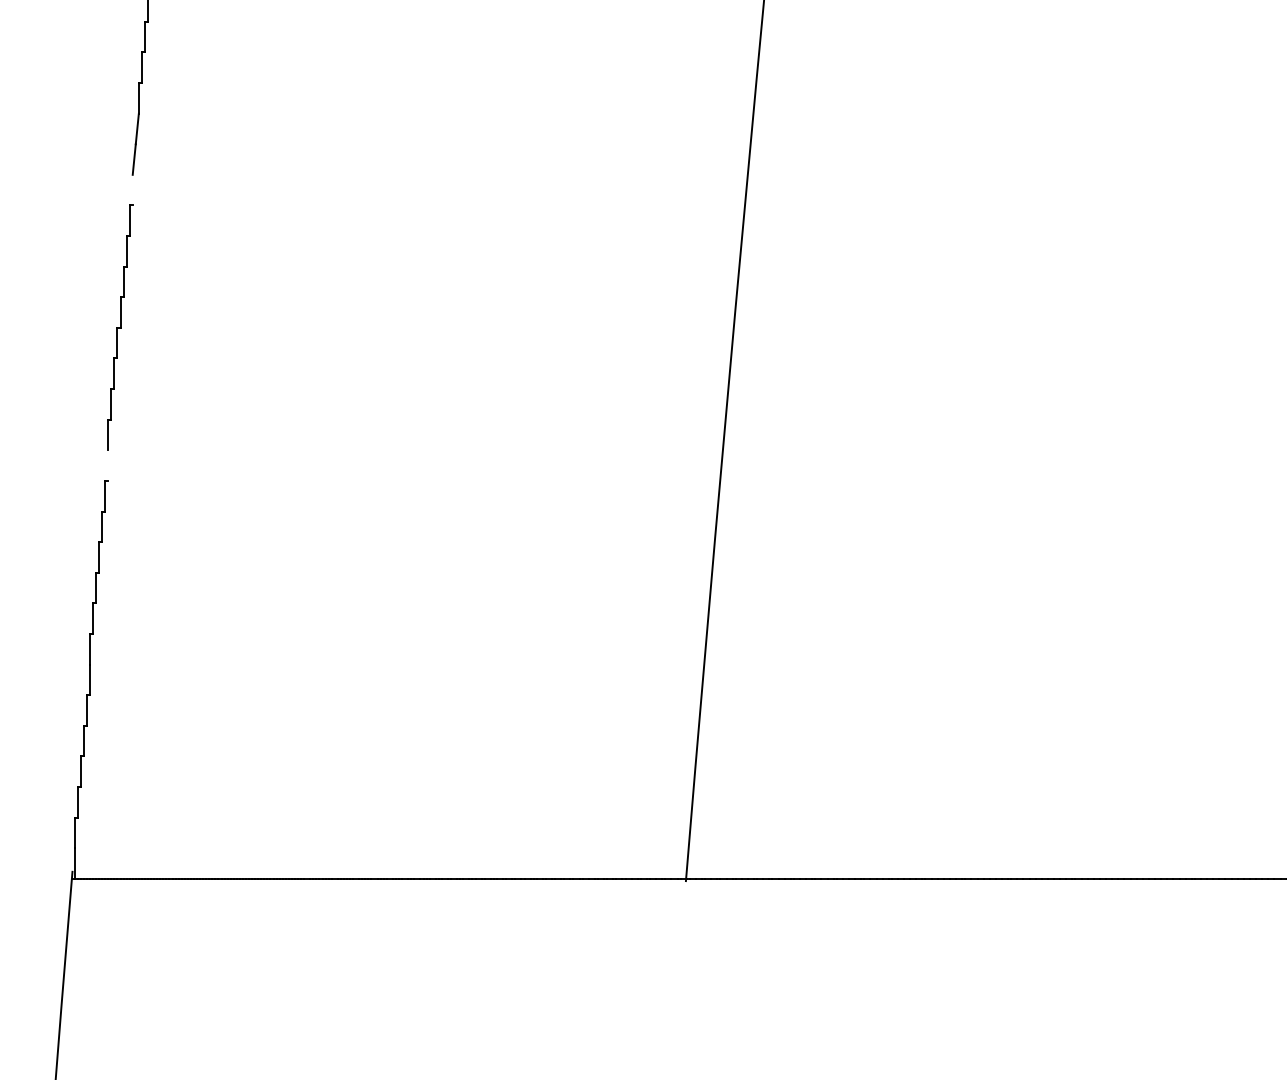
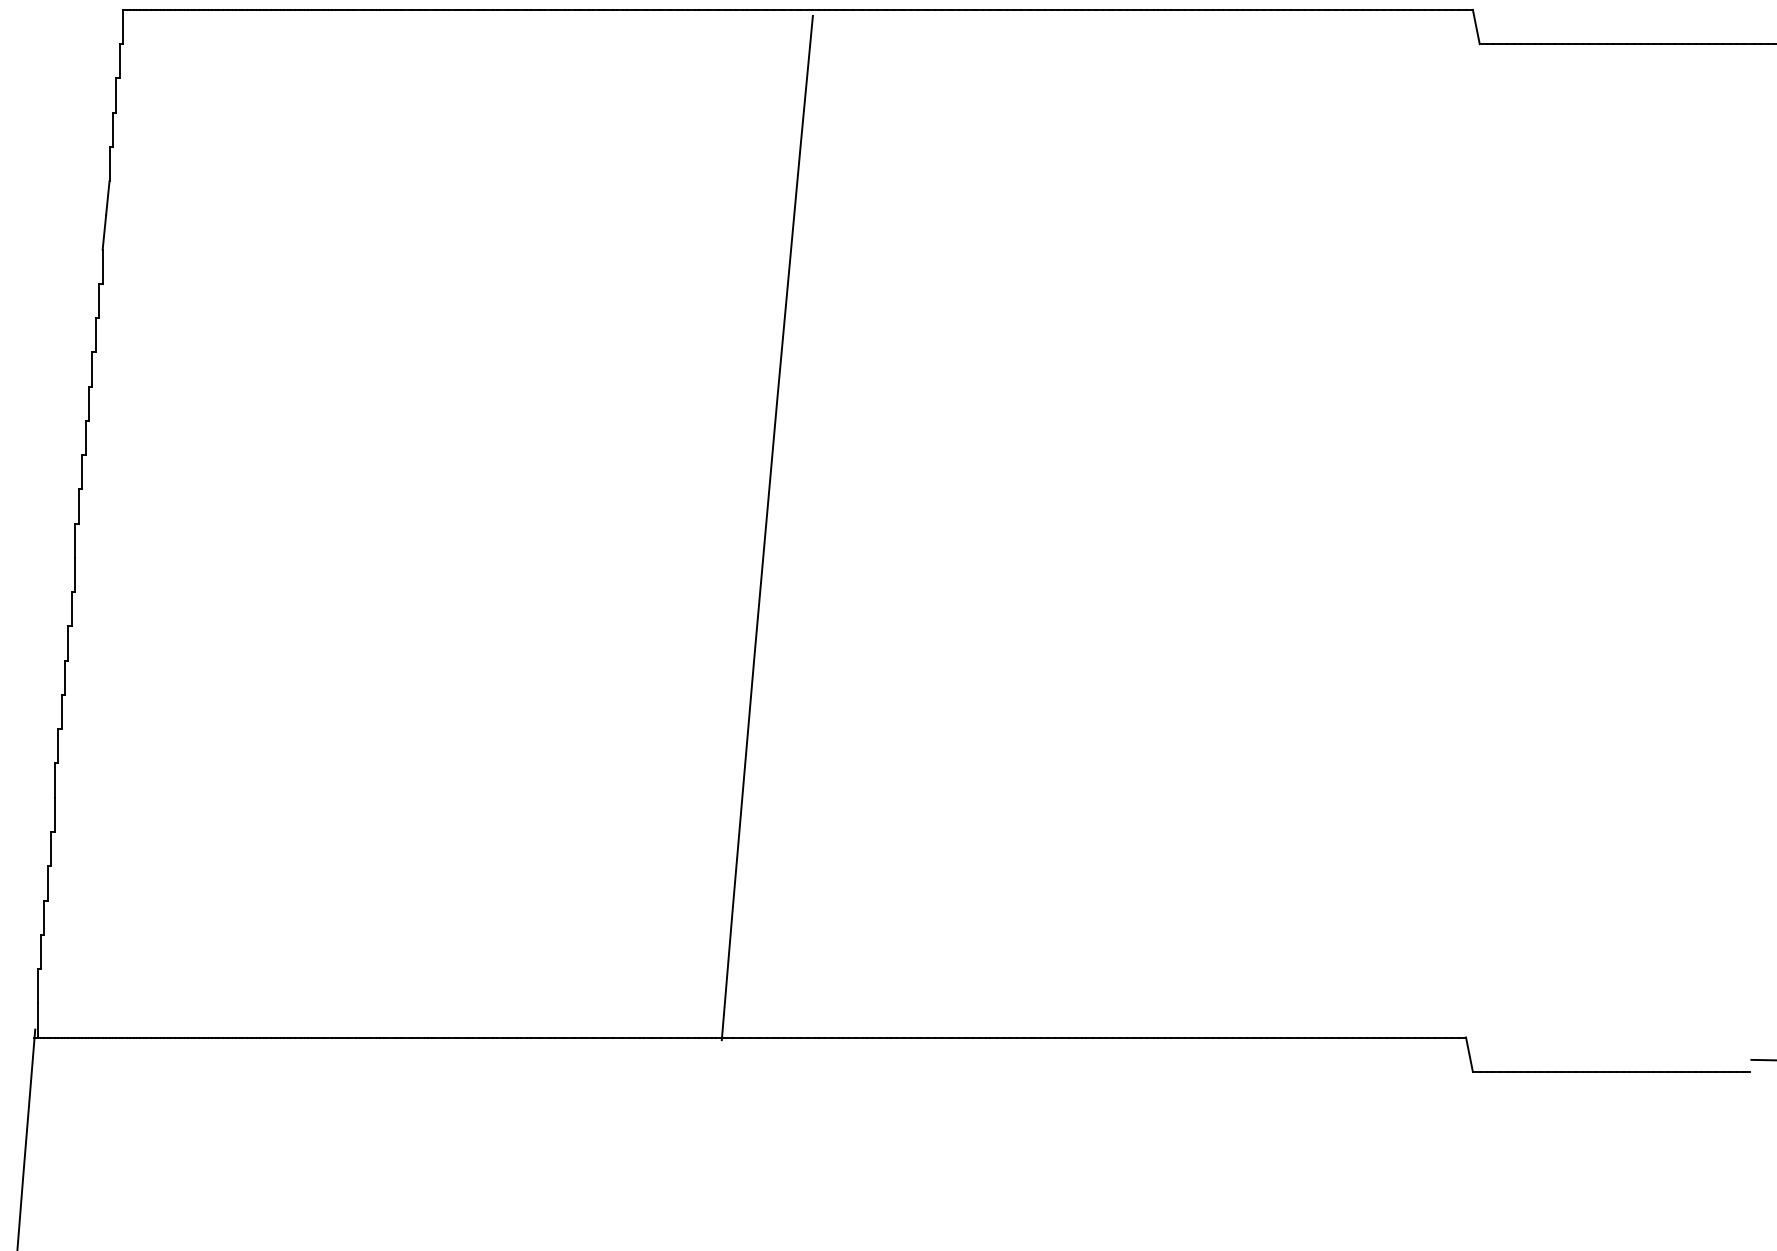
line: (132, 189) -> (102, 266), added
line: (108, 465) -> (75, 574), added

